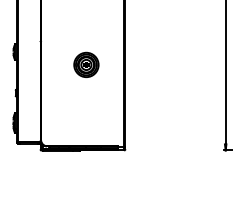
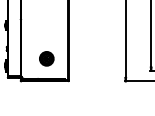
part: (85, 64) -> (46, 58), moved

